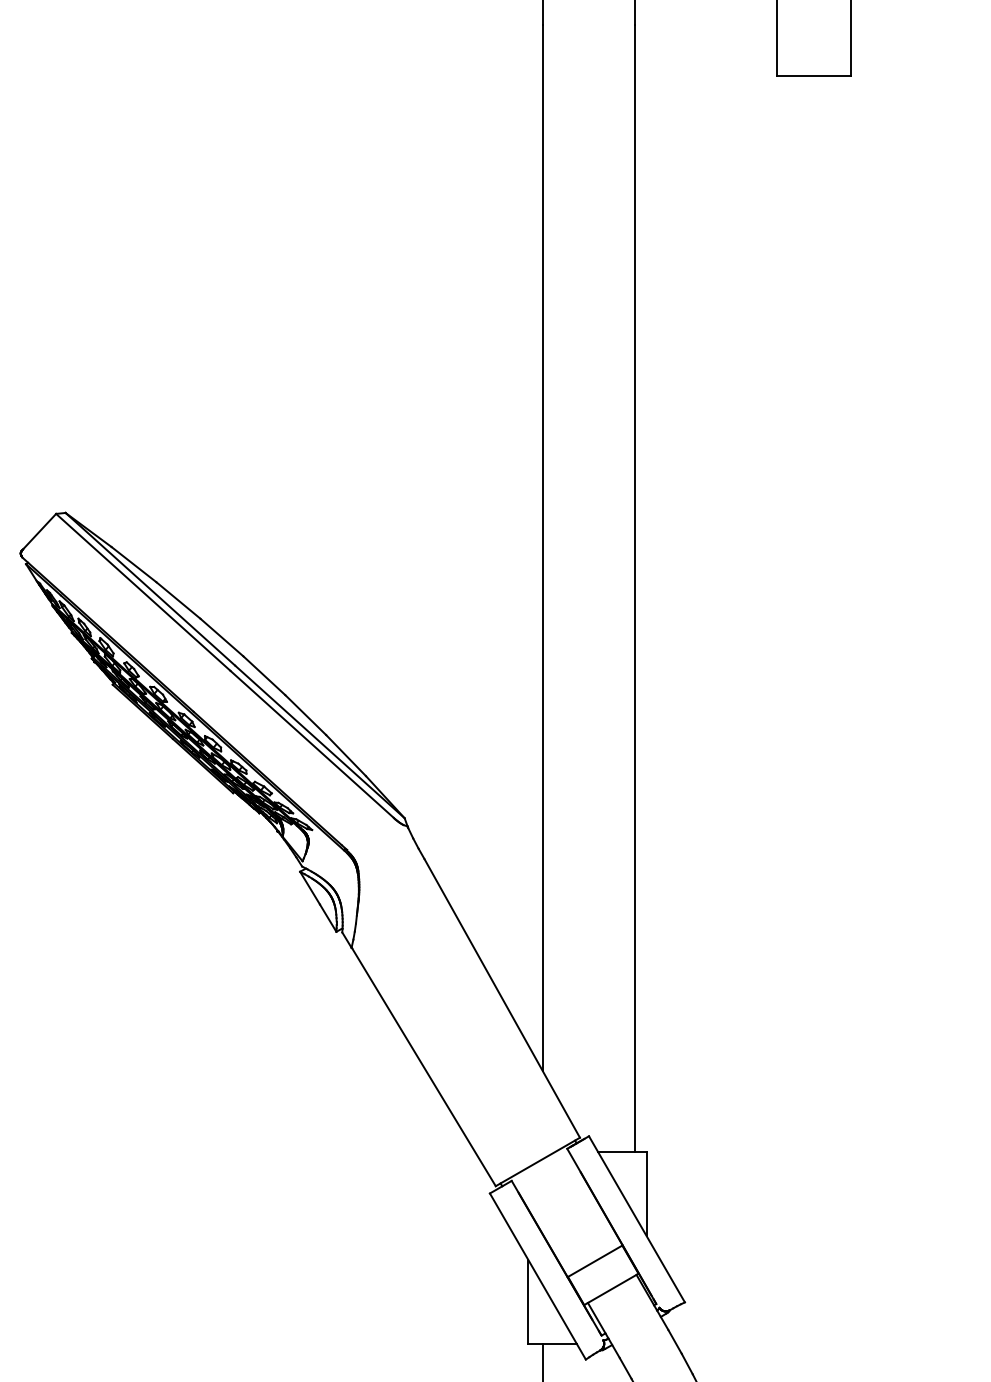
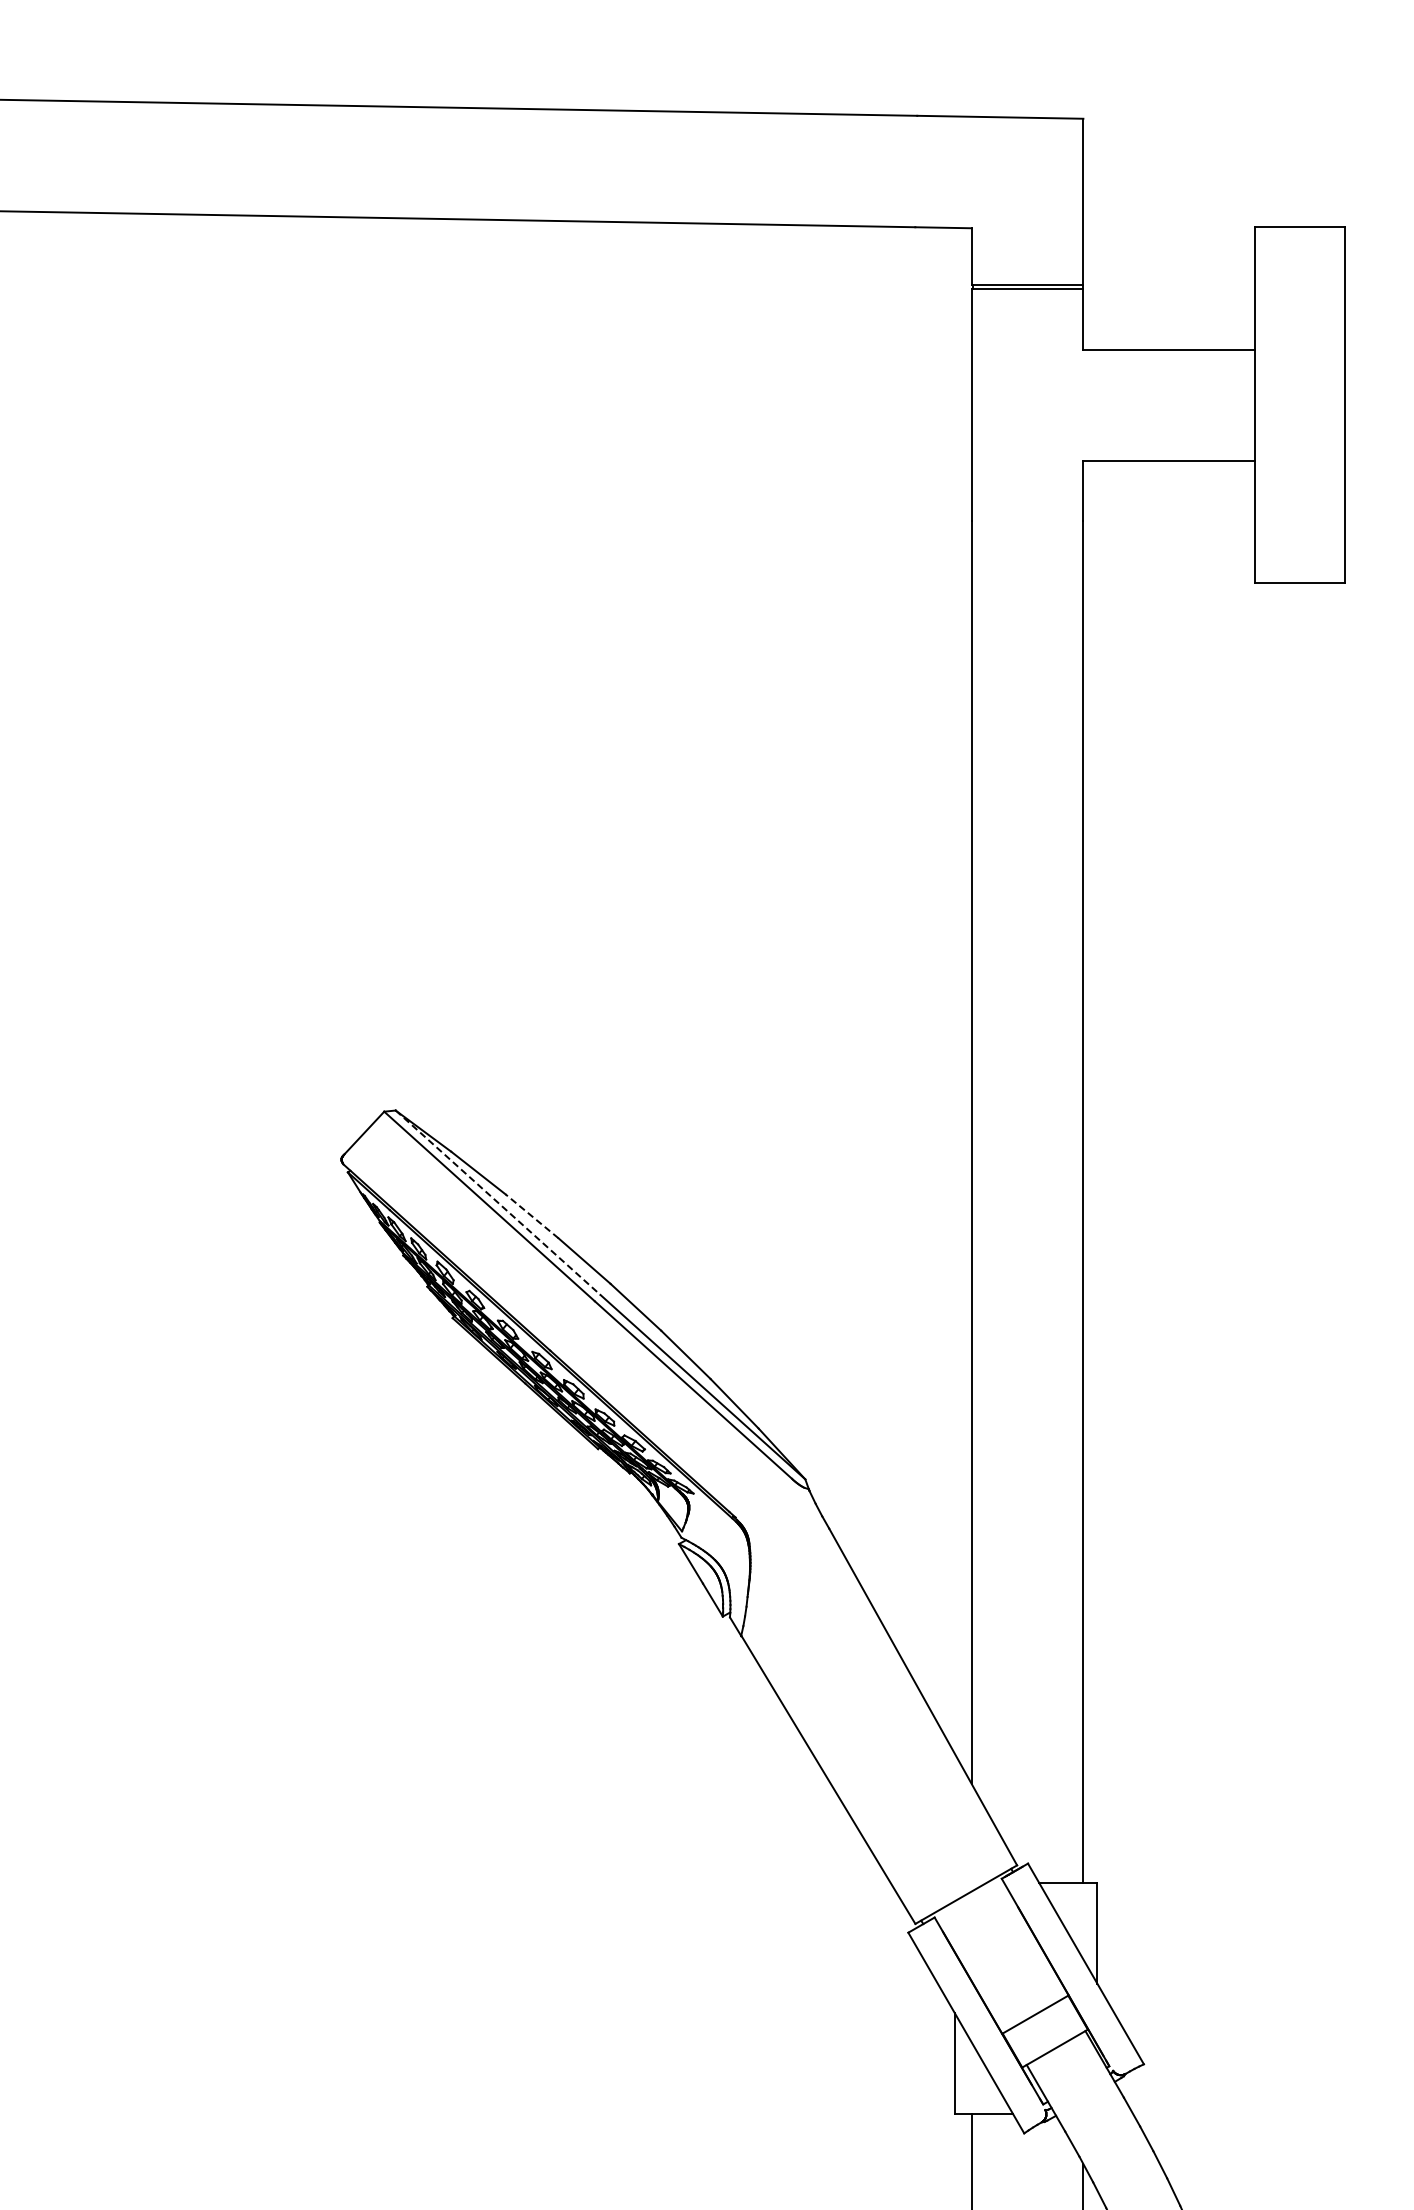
line: (150, 589) -> (498, 1202), solid -> dashed
line: (178, 600) -> (532, 1216), solid -> dashed

